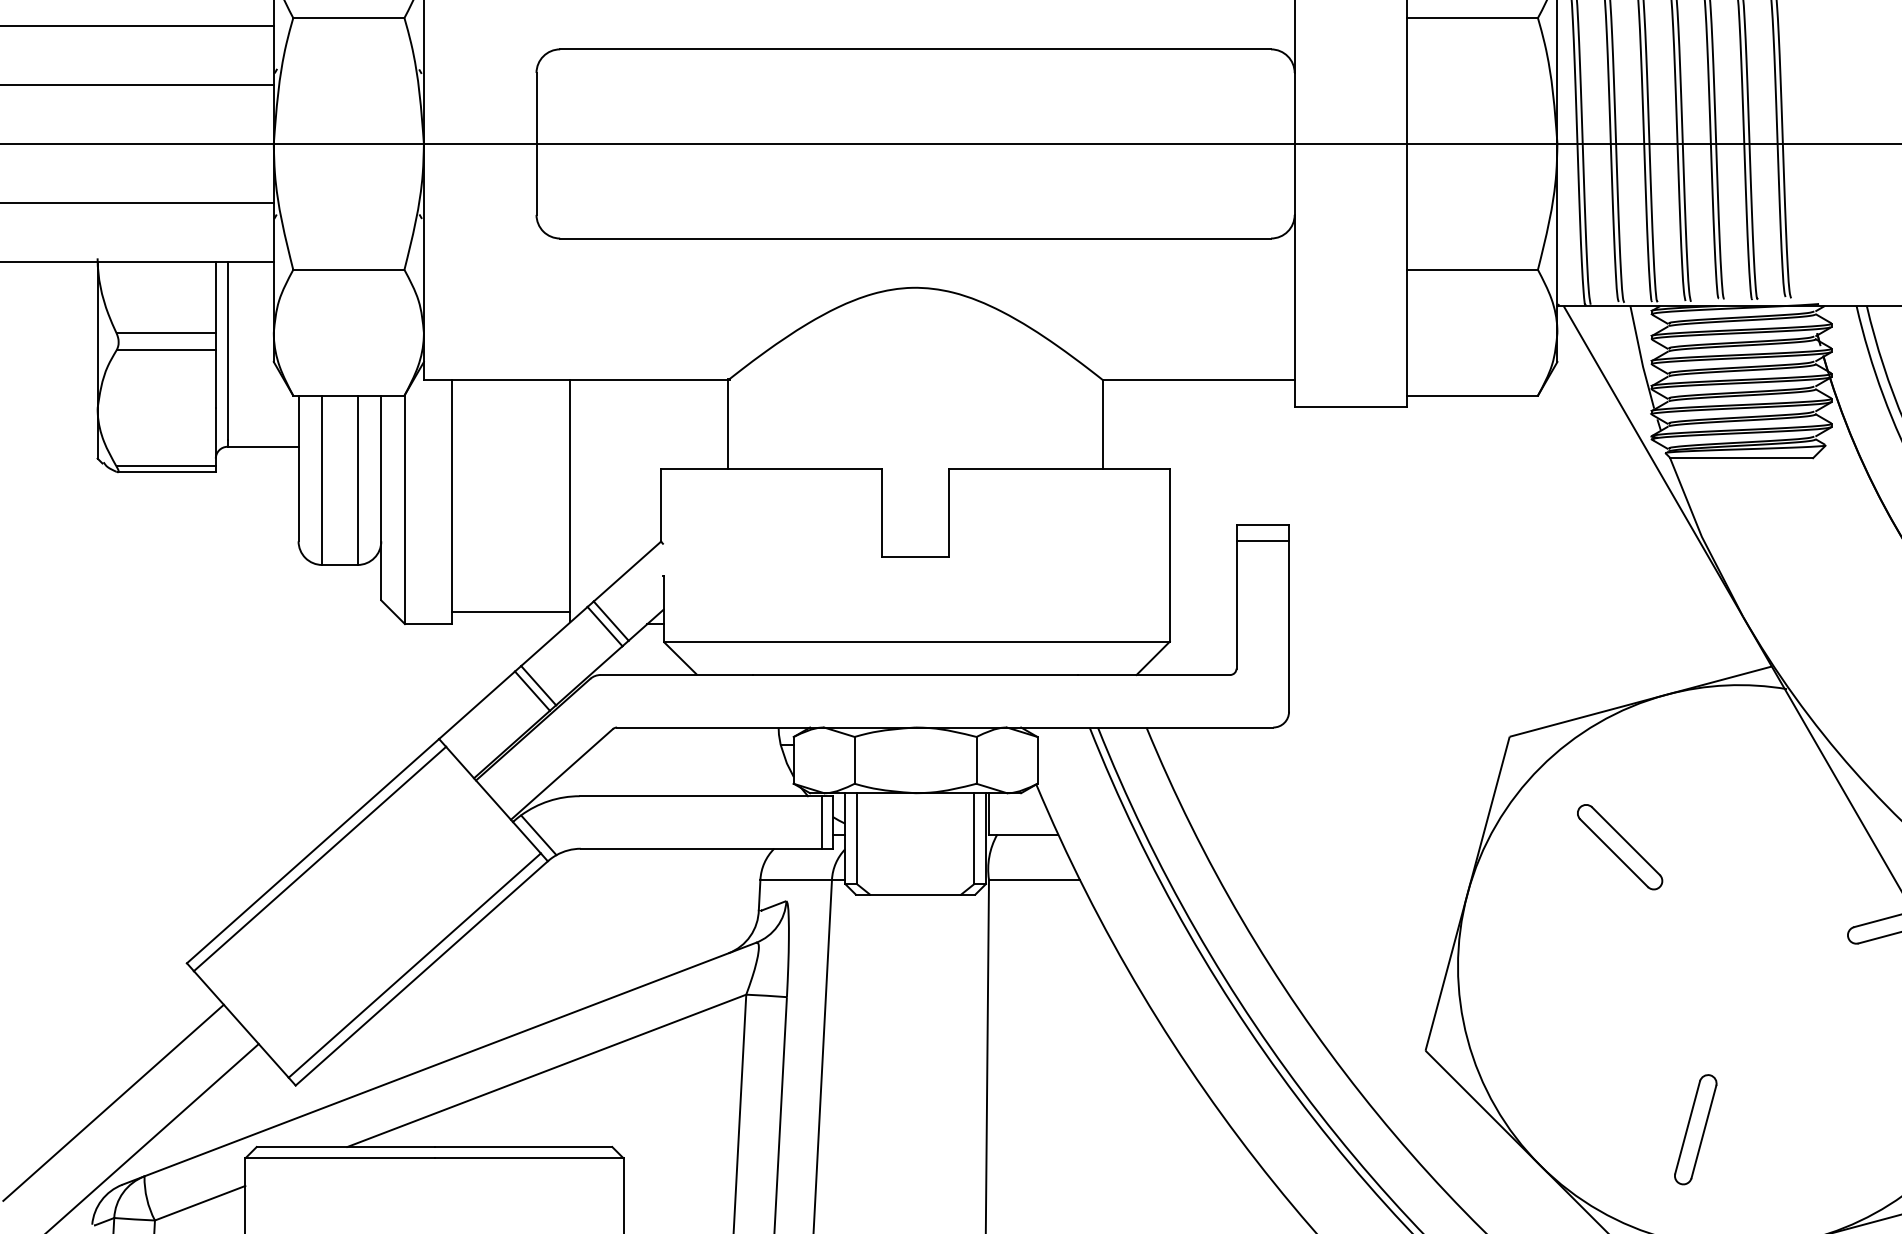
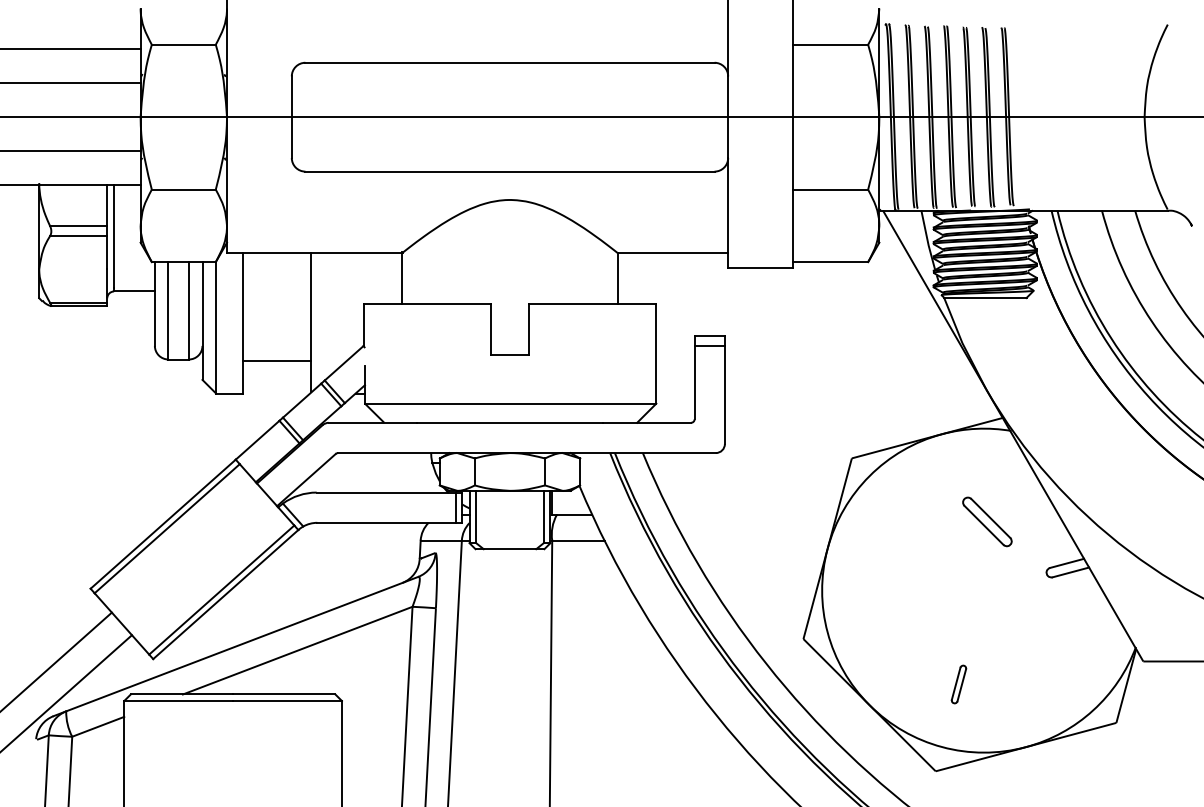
line: (511, 611) -> (277, 360), moved
part: (1620, 846) -> (987, 521), moved
part: (1694, 1129) -> (958, 684), size x0.6

